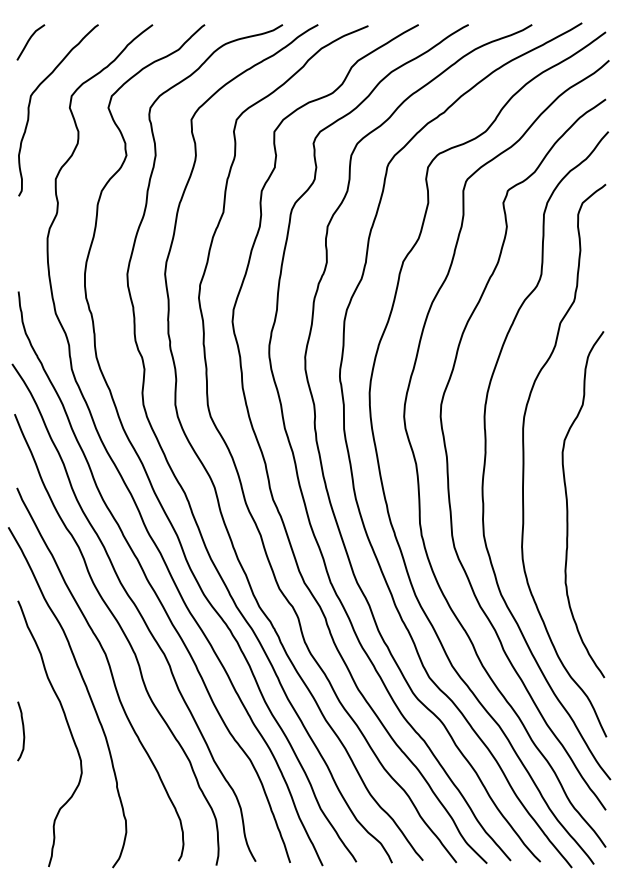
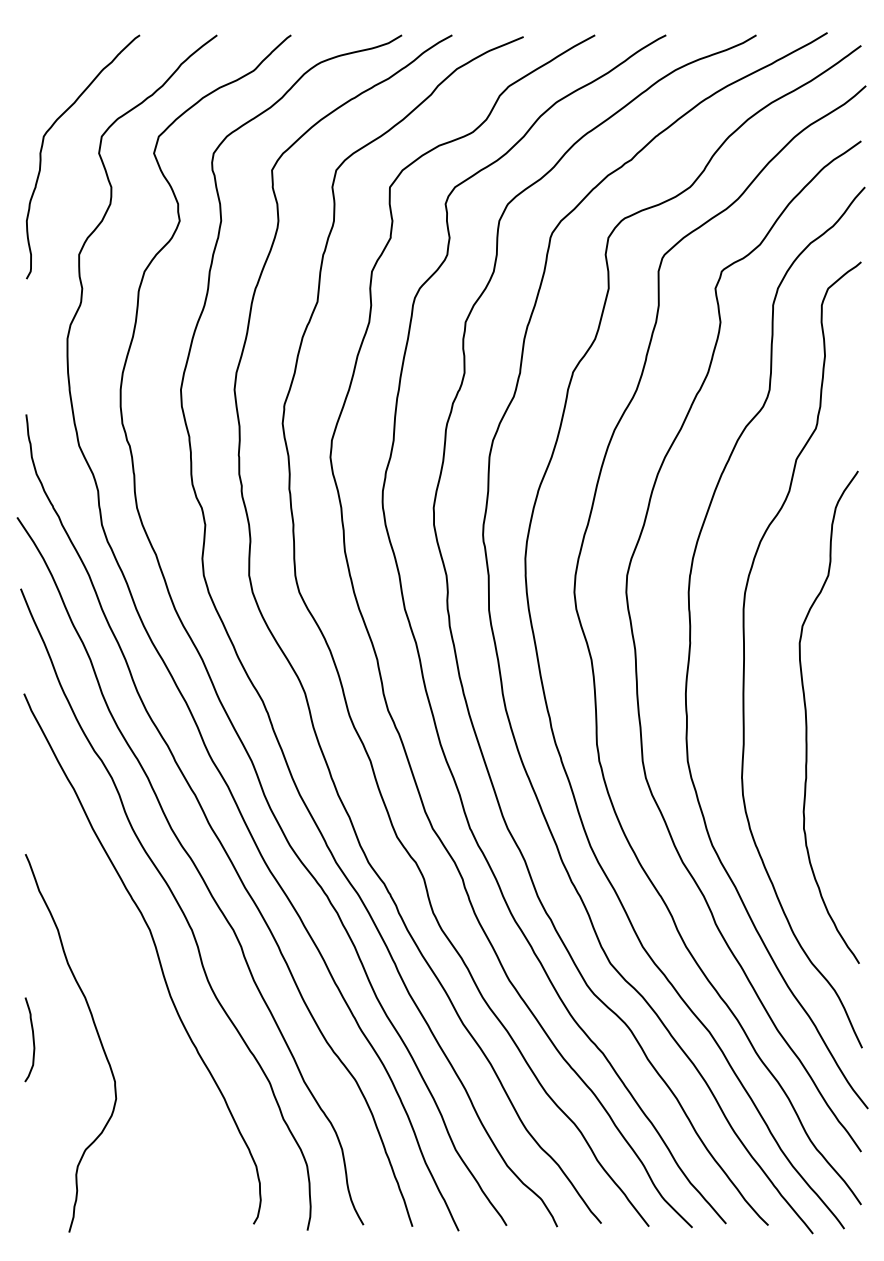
curve: (29, 41) -> (41, 58), removed
curve: (86, 691) -> (123, 982), removed

